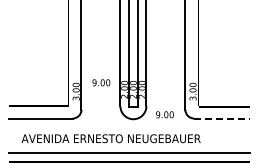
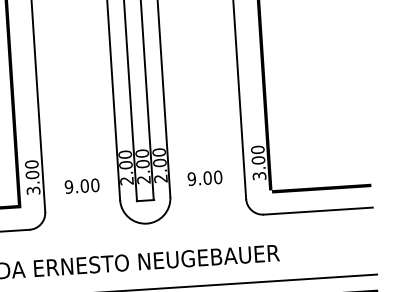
text: (101, 82) -> (82, 185), moved
text: (164, 114) -> (204, 177), moved
line: (222, 118) -> (318, 211), dashed -> solid

